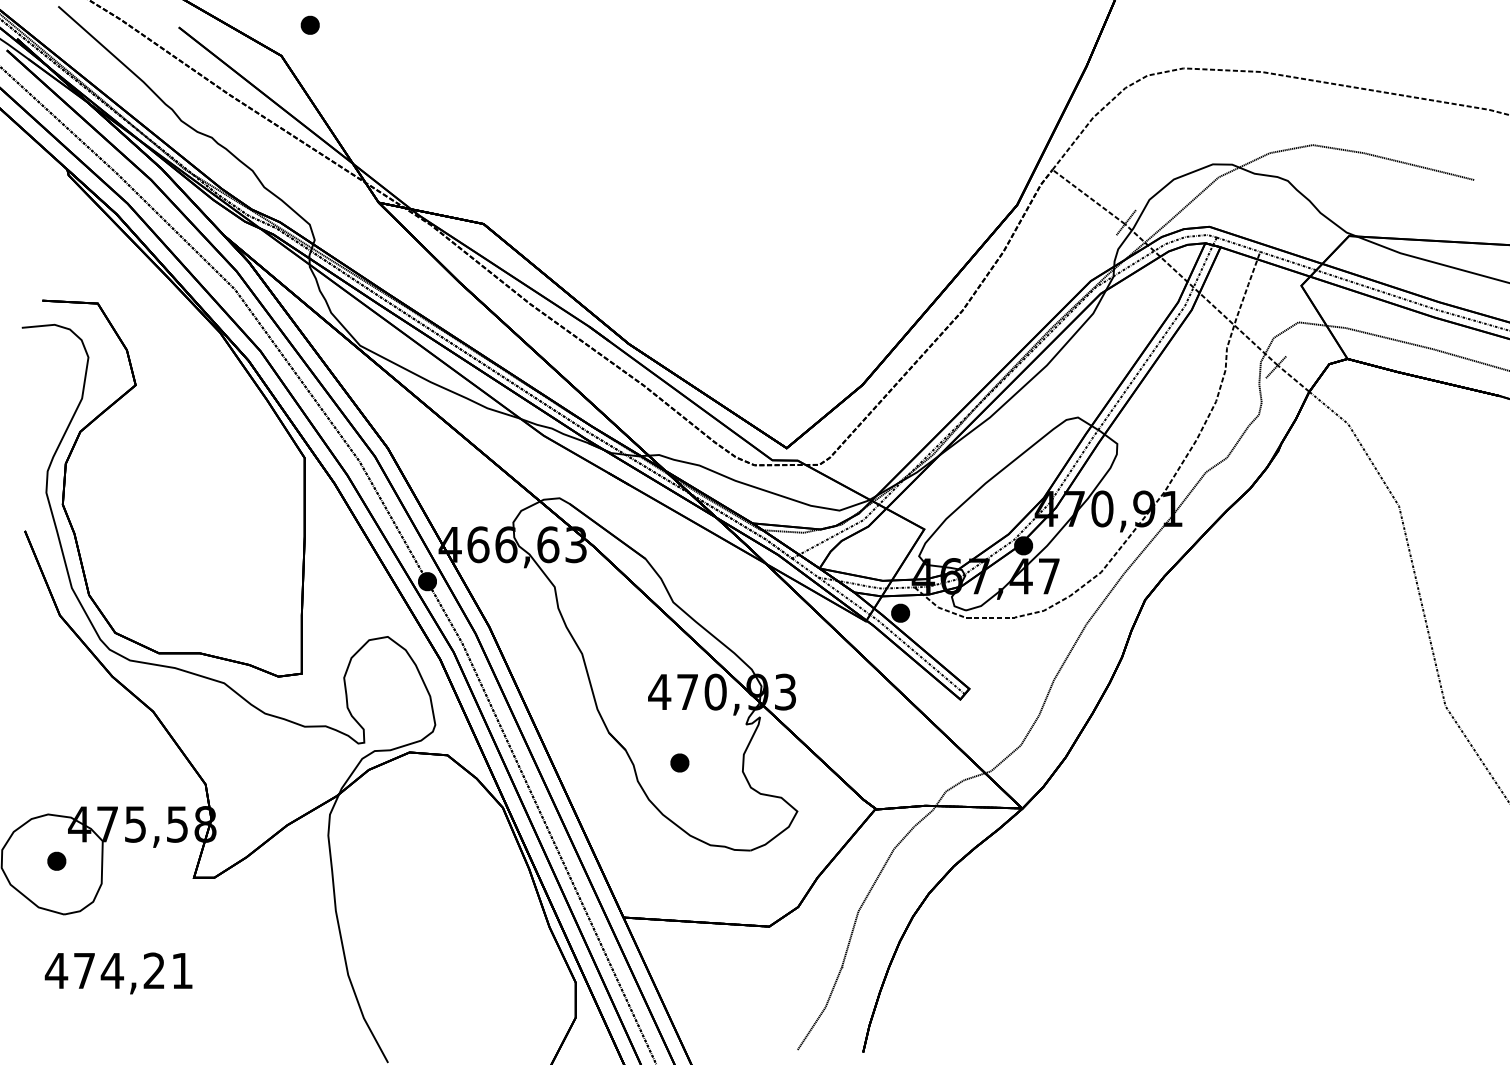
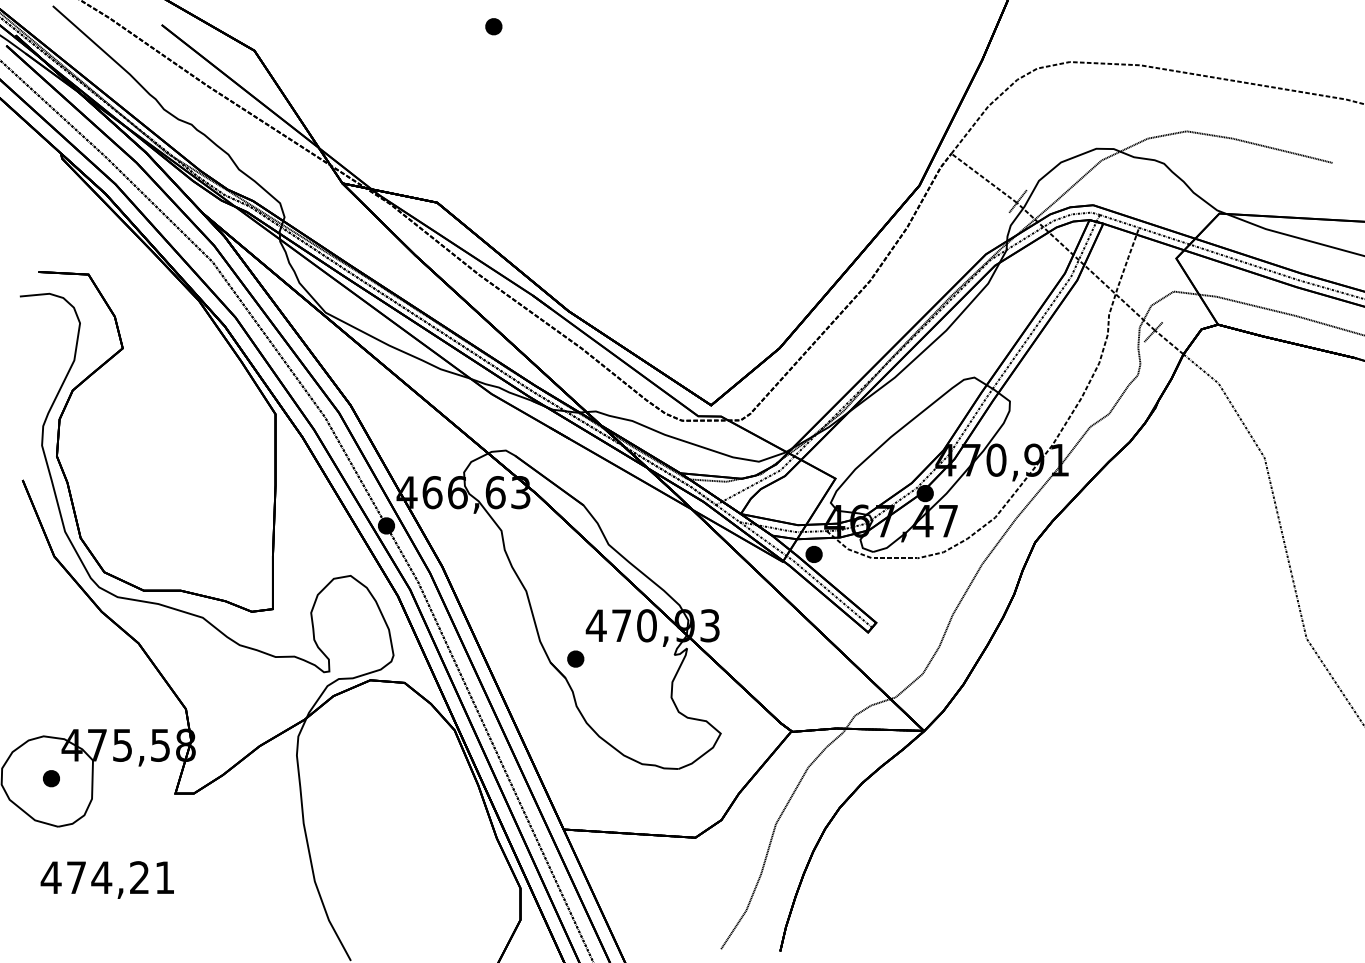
part: (309, 24) -> (493, 25), moved
part: (679, 762) -> (575, 658), moved

